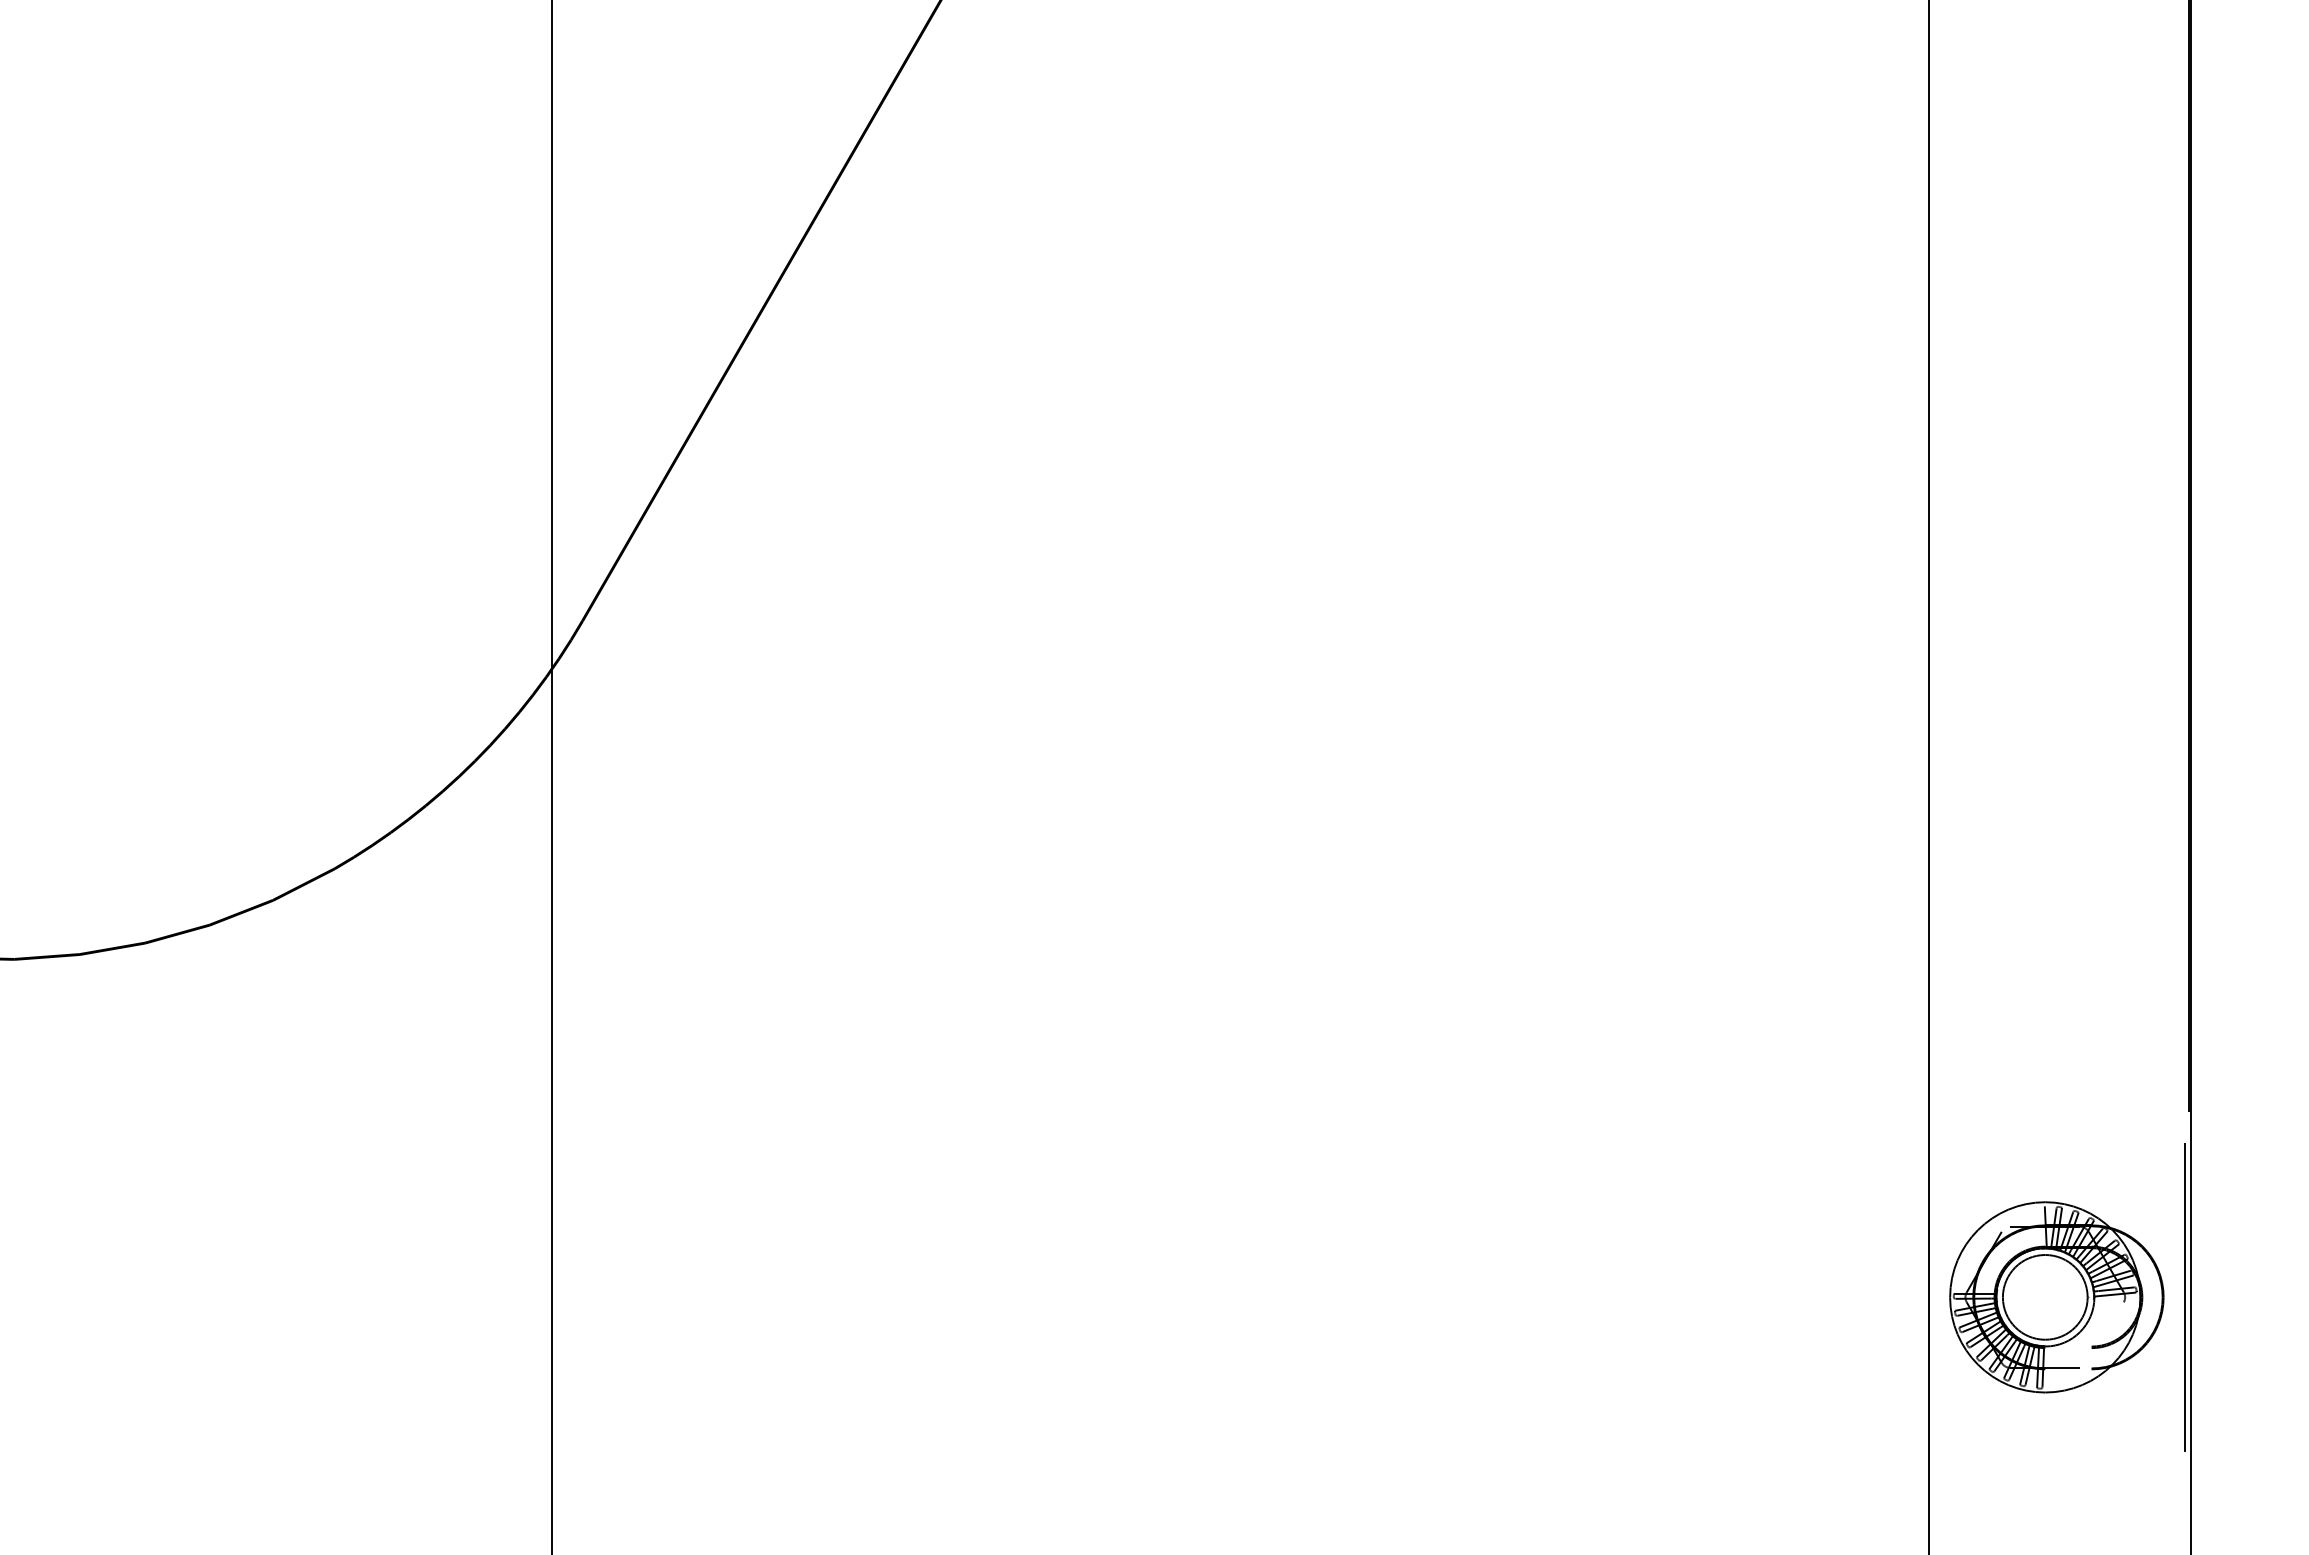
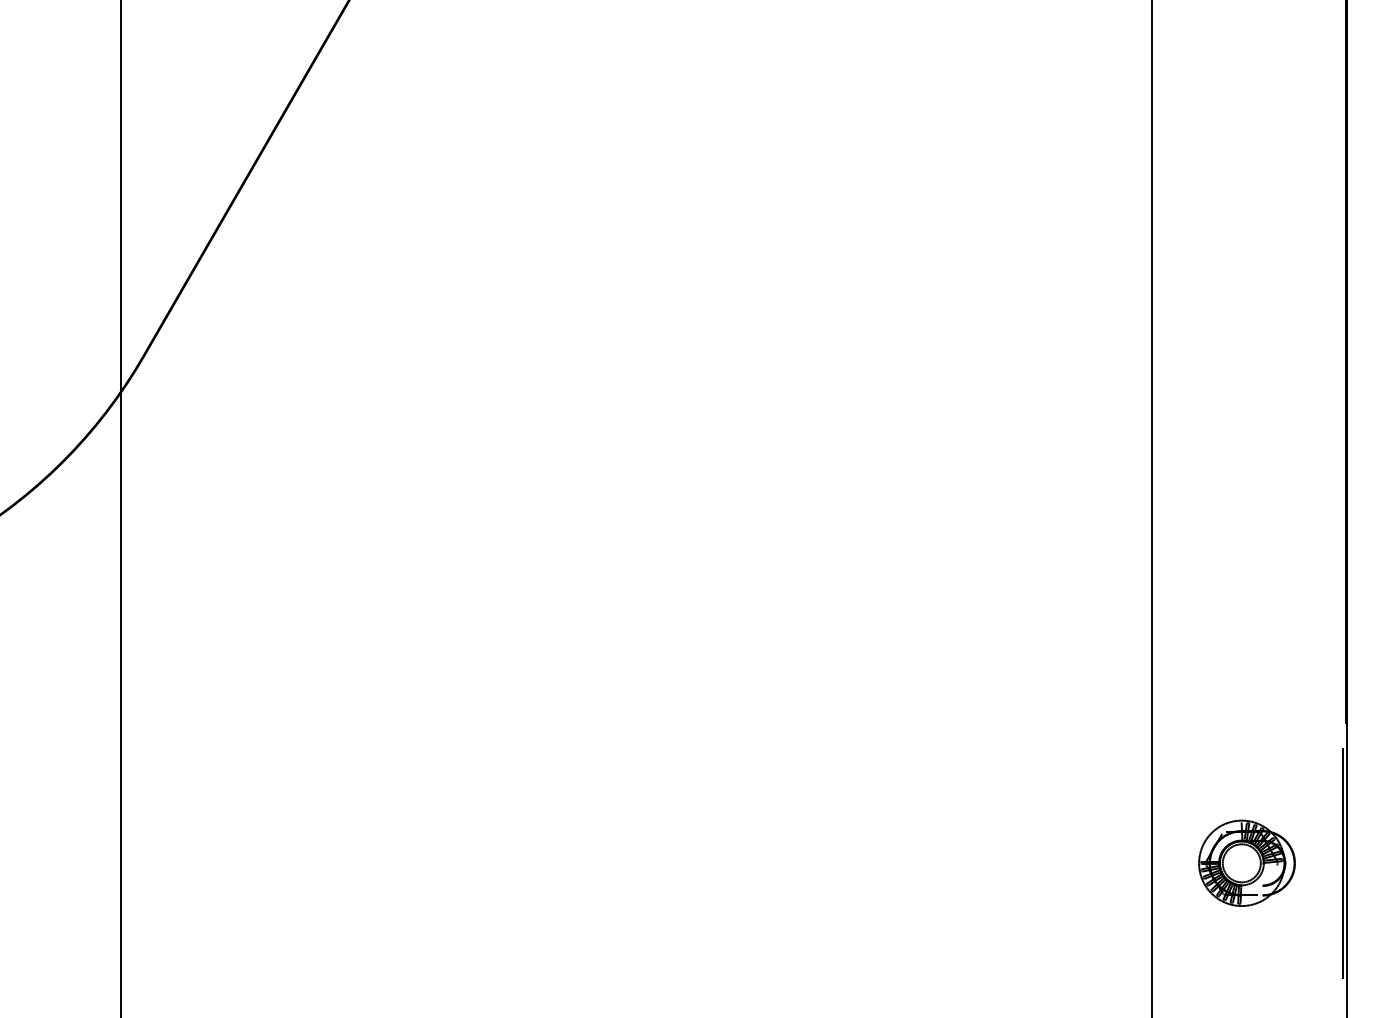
part: (2056, 1297) -> (1246, 863), size x0.6

